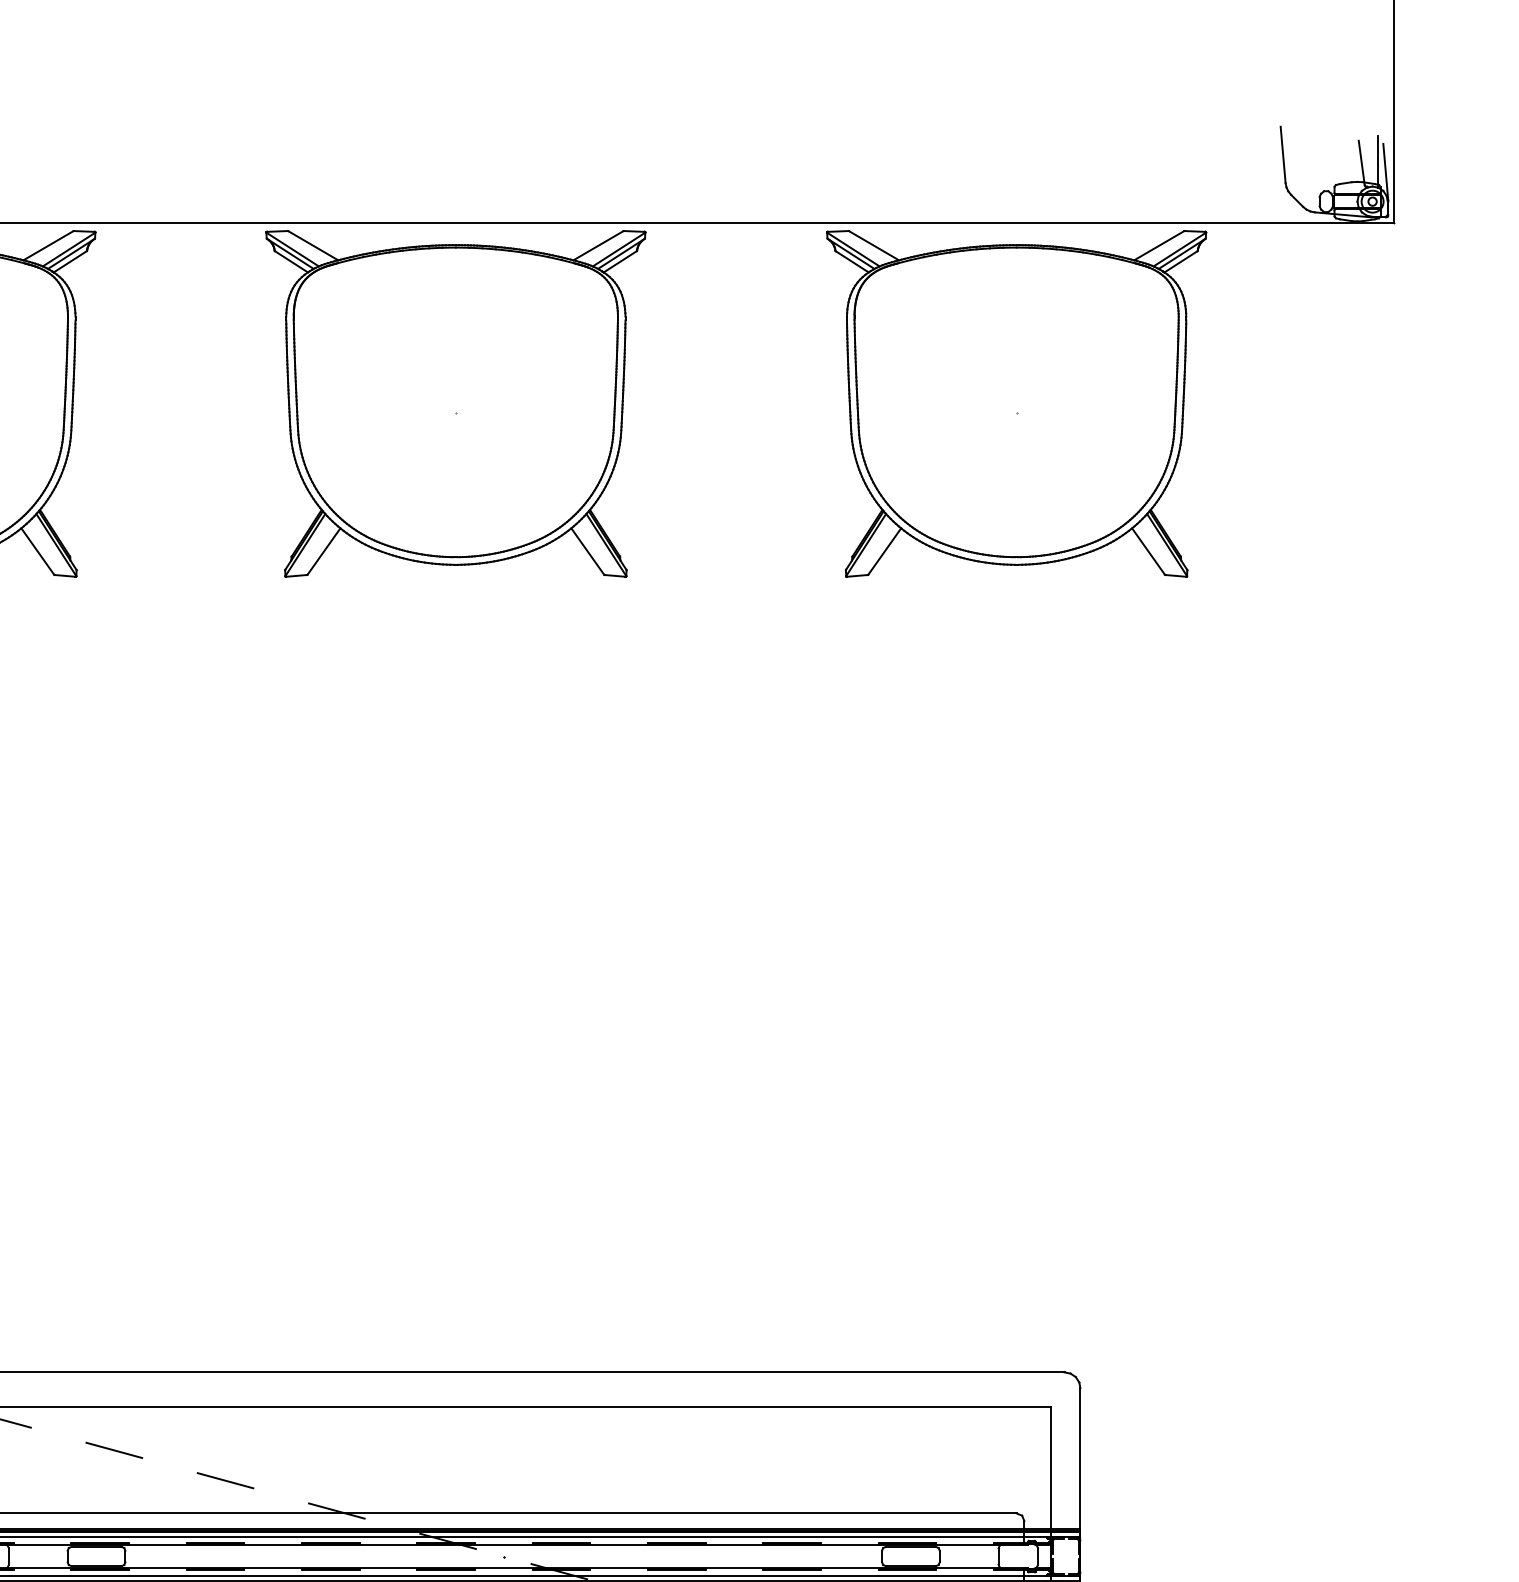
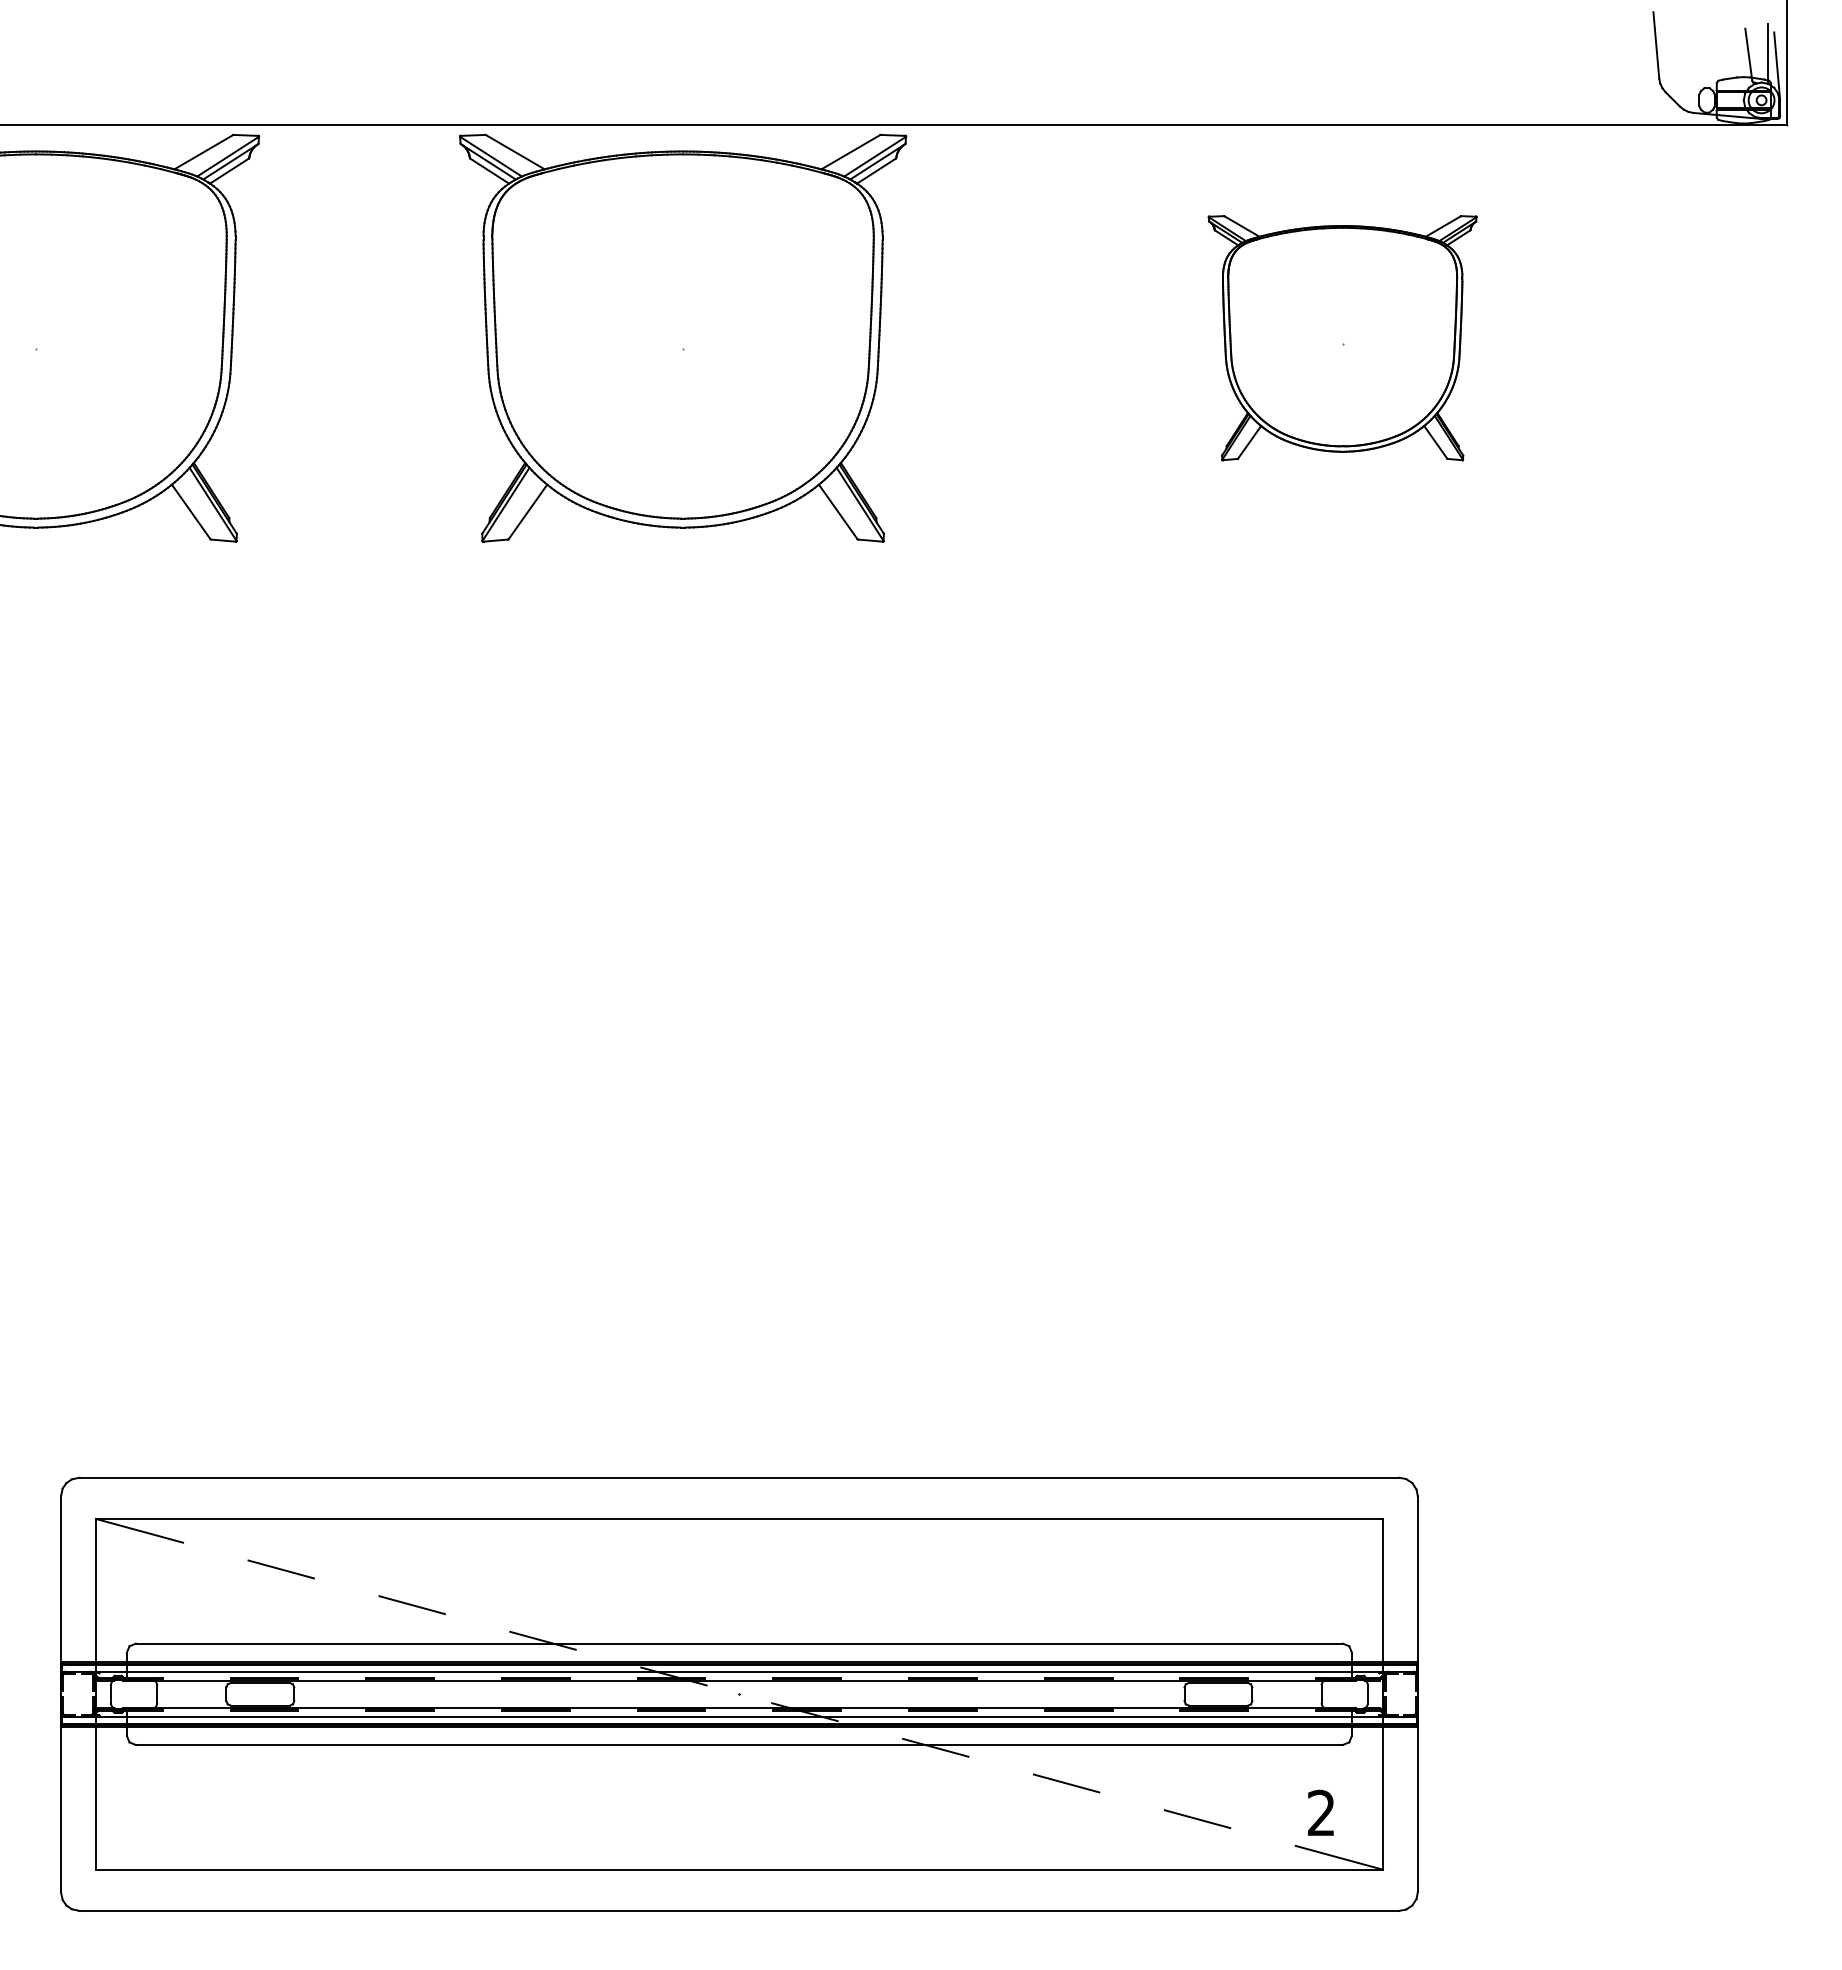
part: (1016, 403) -> (1342, 337), size x0.6

